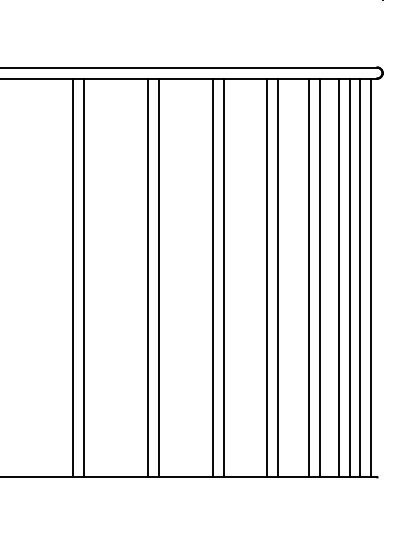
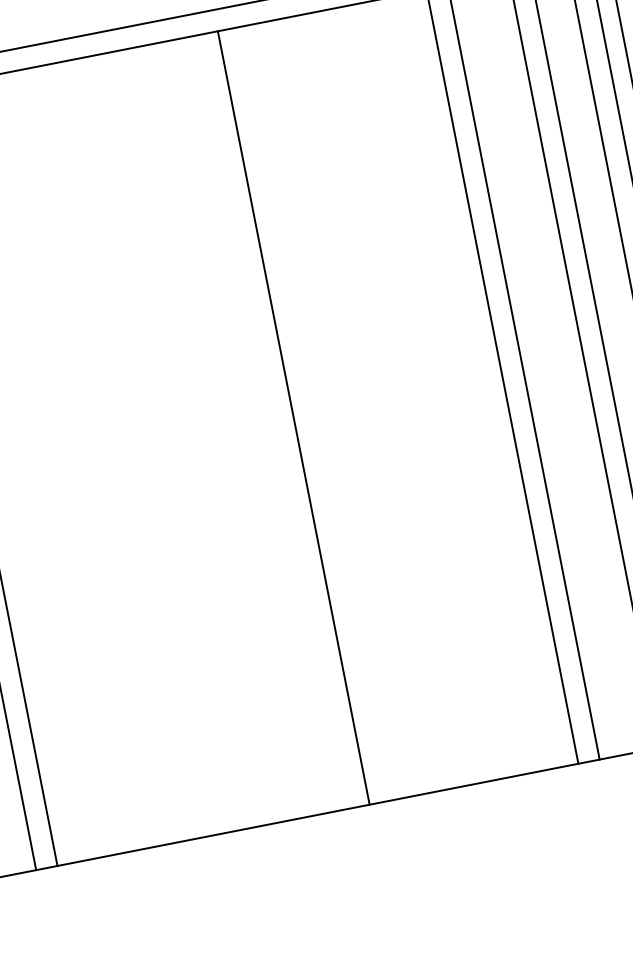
line: (72, 277) -> (125, 449), removed
line: (83, 277) -> (147, 445), removed
line: (147, 277) -> (271, 421), removed
line: (212, 277) -> (397, 396), removed
line: (223, 277) -> (418, 392), removed

